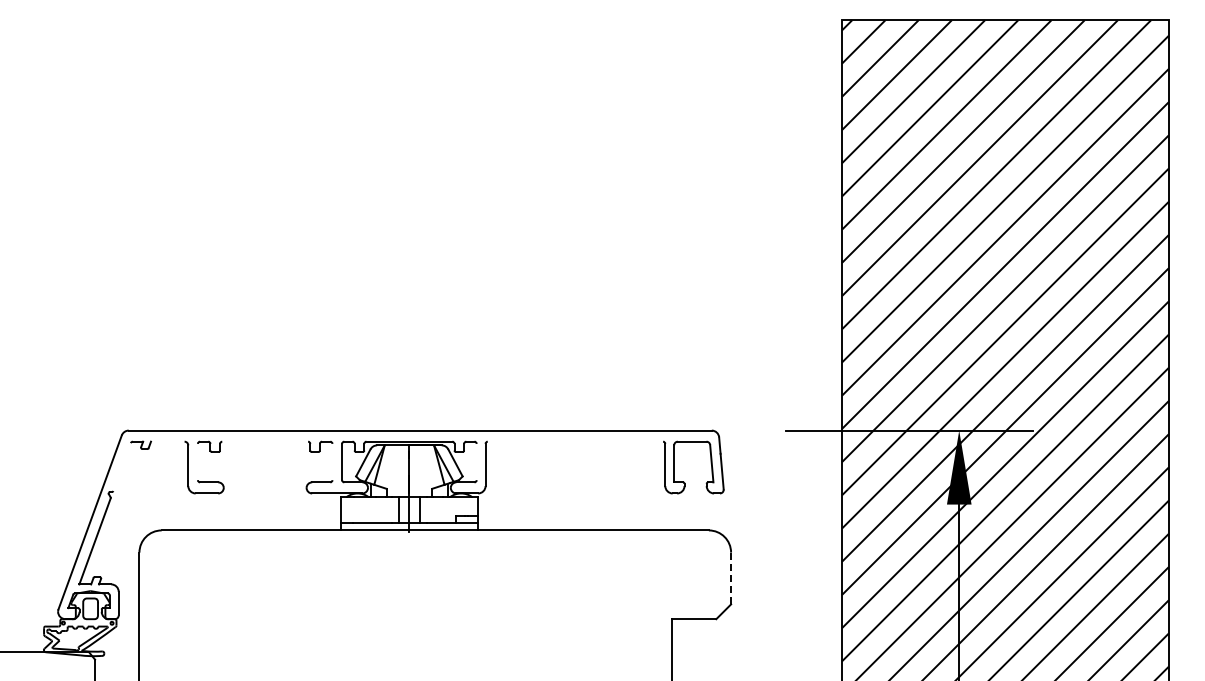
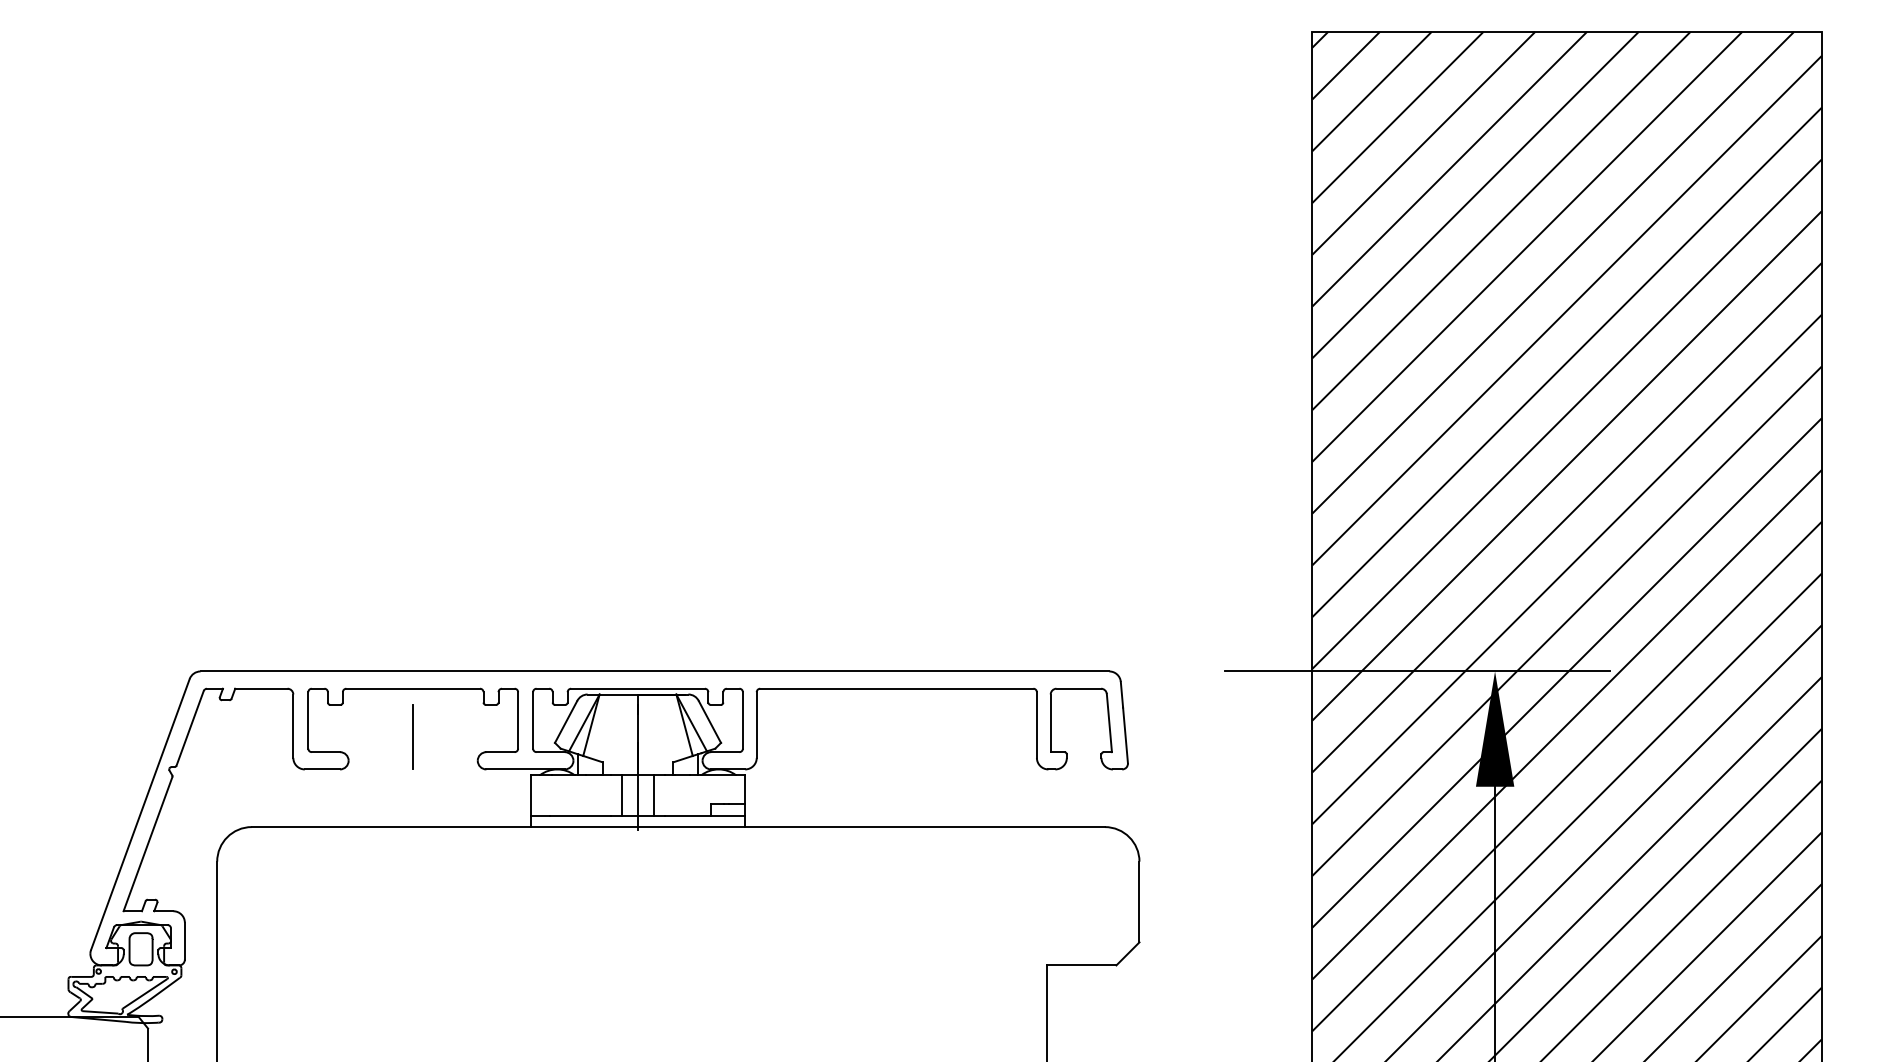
line: (167, 441) -> (260, 688), added
line: (265, 441) -> (413, 688), added
line: (575, 441) -> (896, 688), added
line: (197, 461) -> (307, 719), added
line: (332, 461) -> (518, 719), added
line: (476, 461) -> (742, 719), added
line: (121, 467) -> (189, 728), added
line: (264, 472) -> (412, 736), added
line: (731, 578) -> (1140, 901), dashed -> solid

